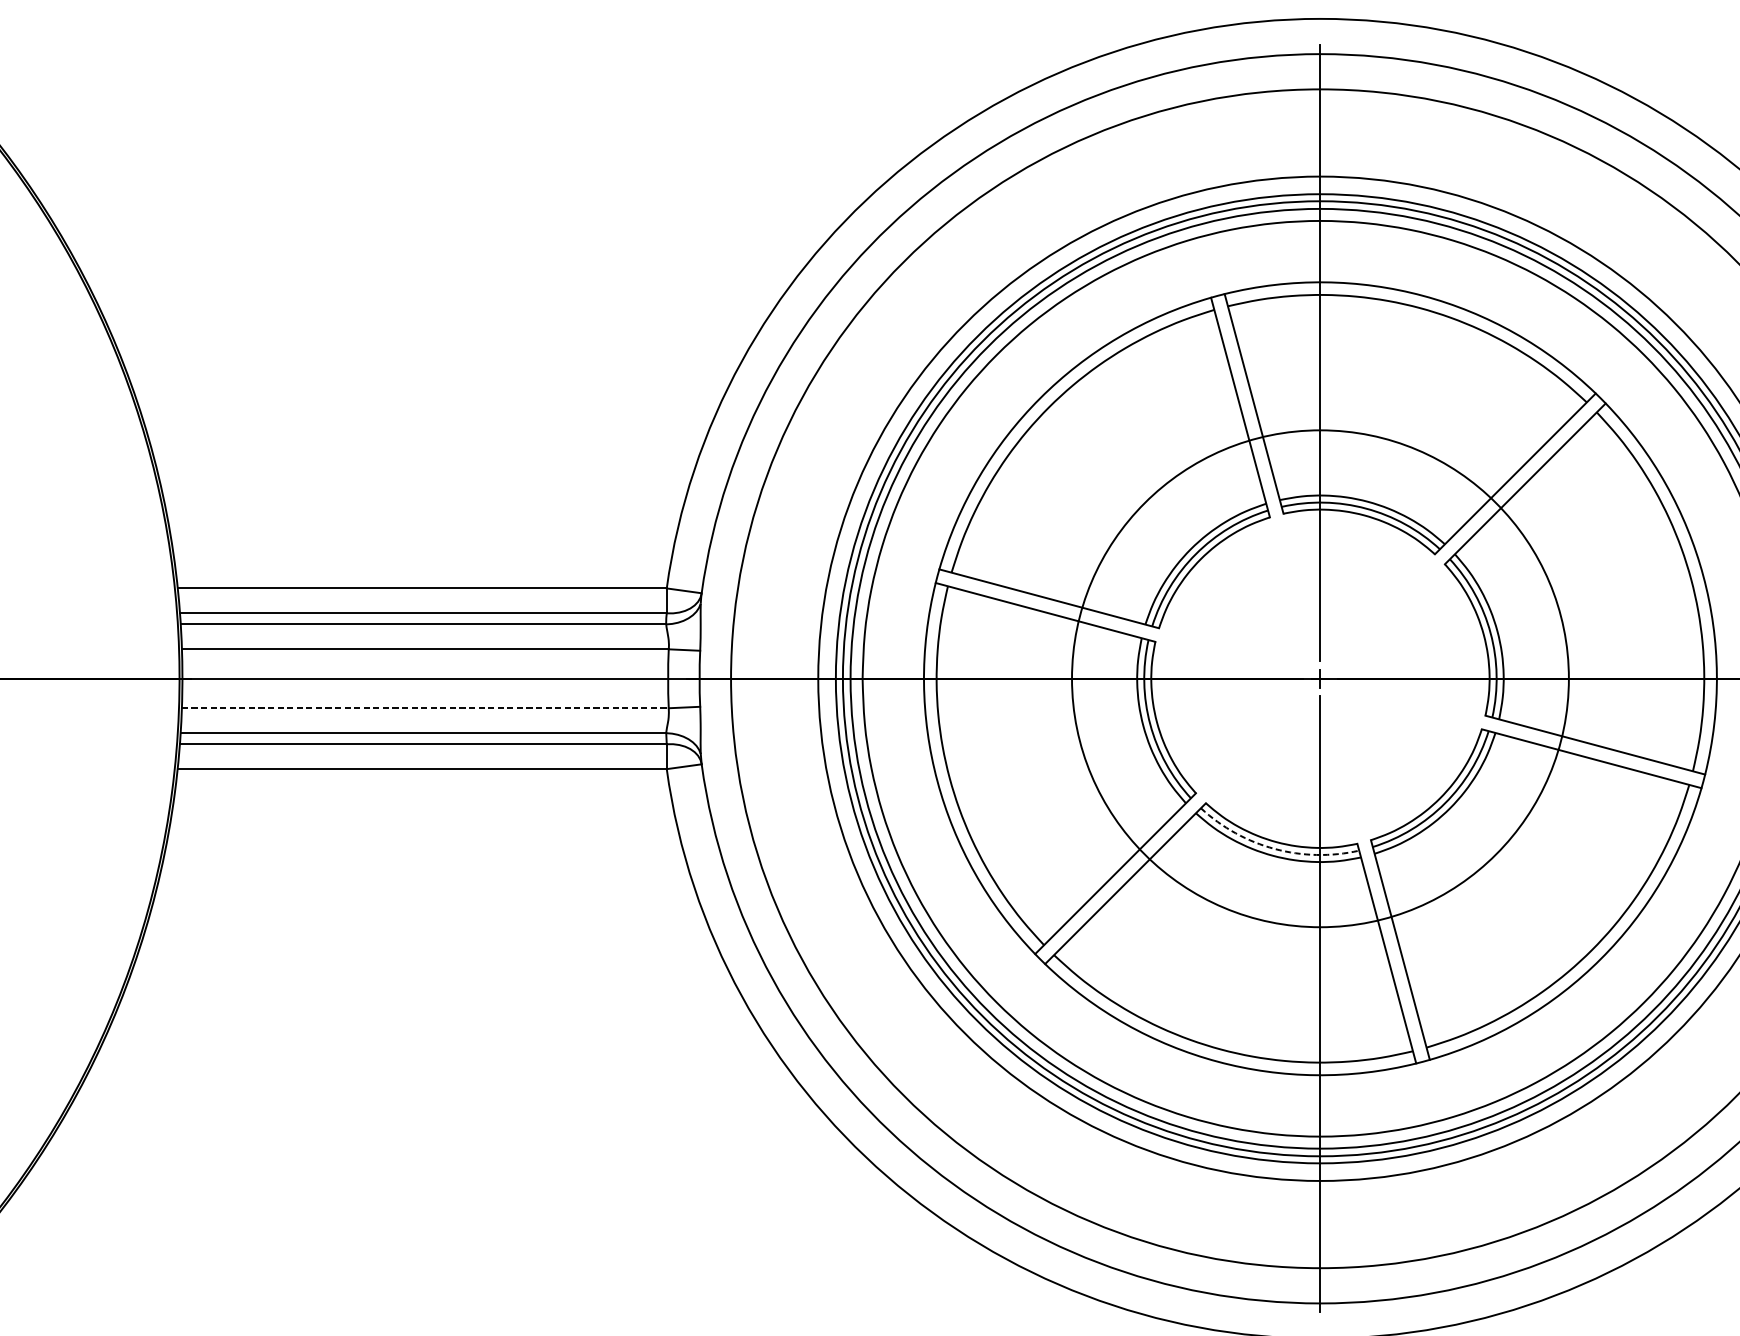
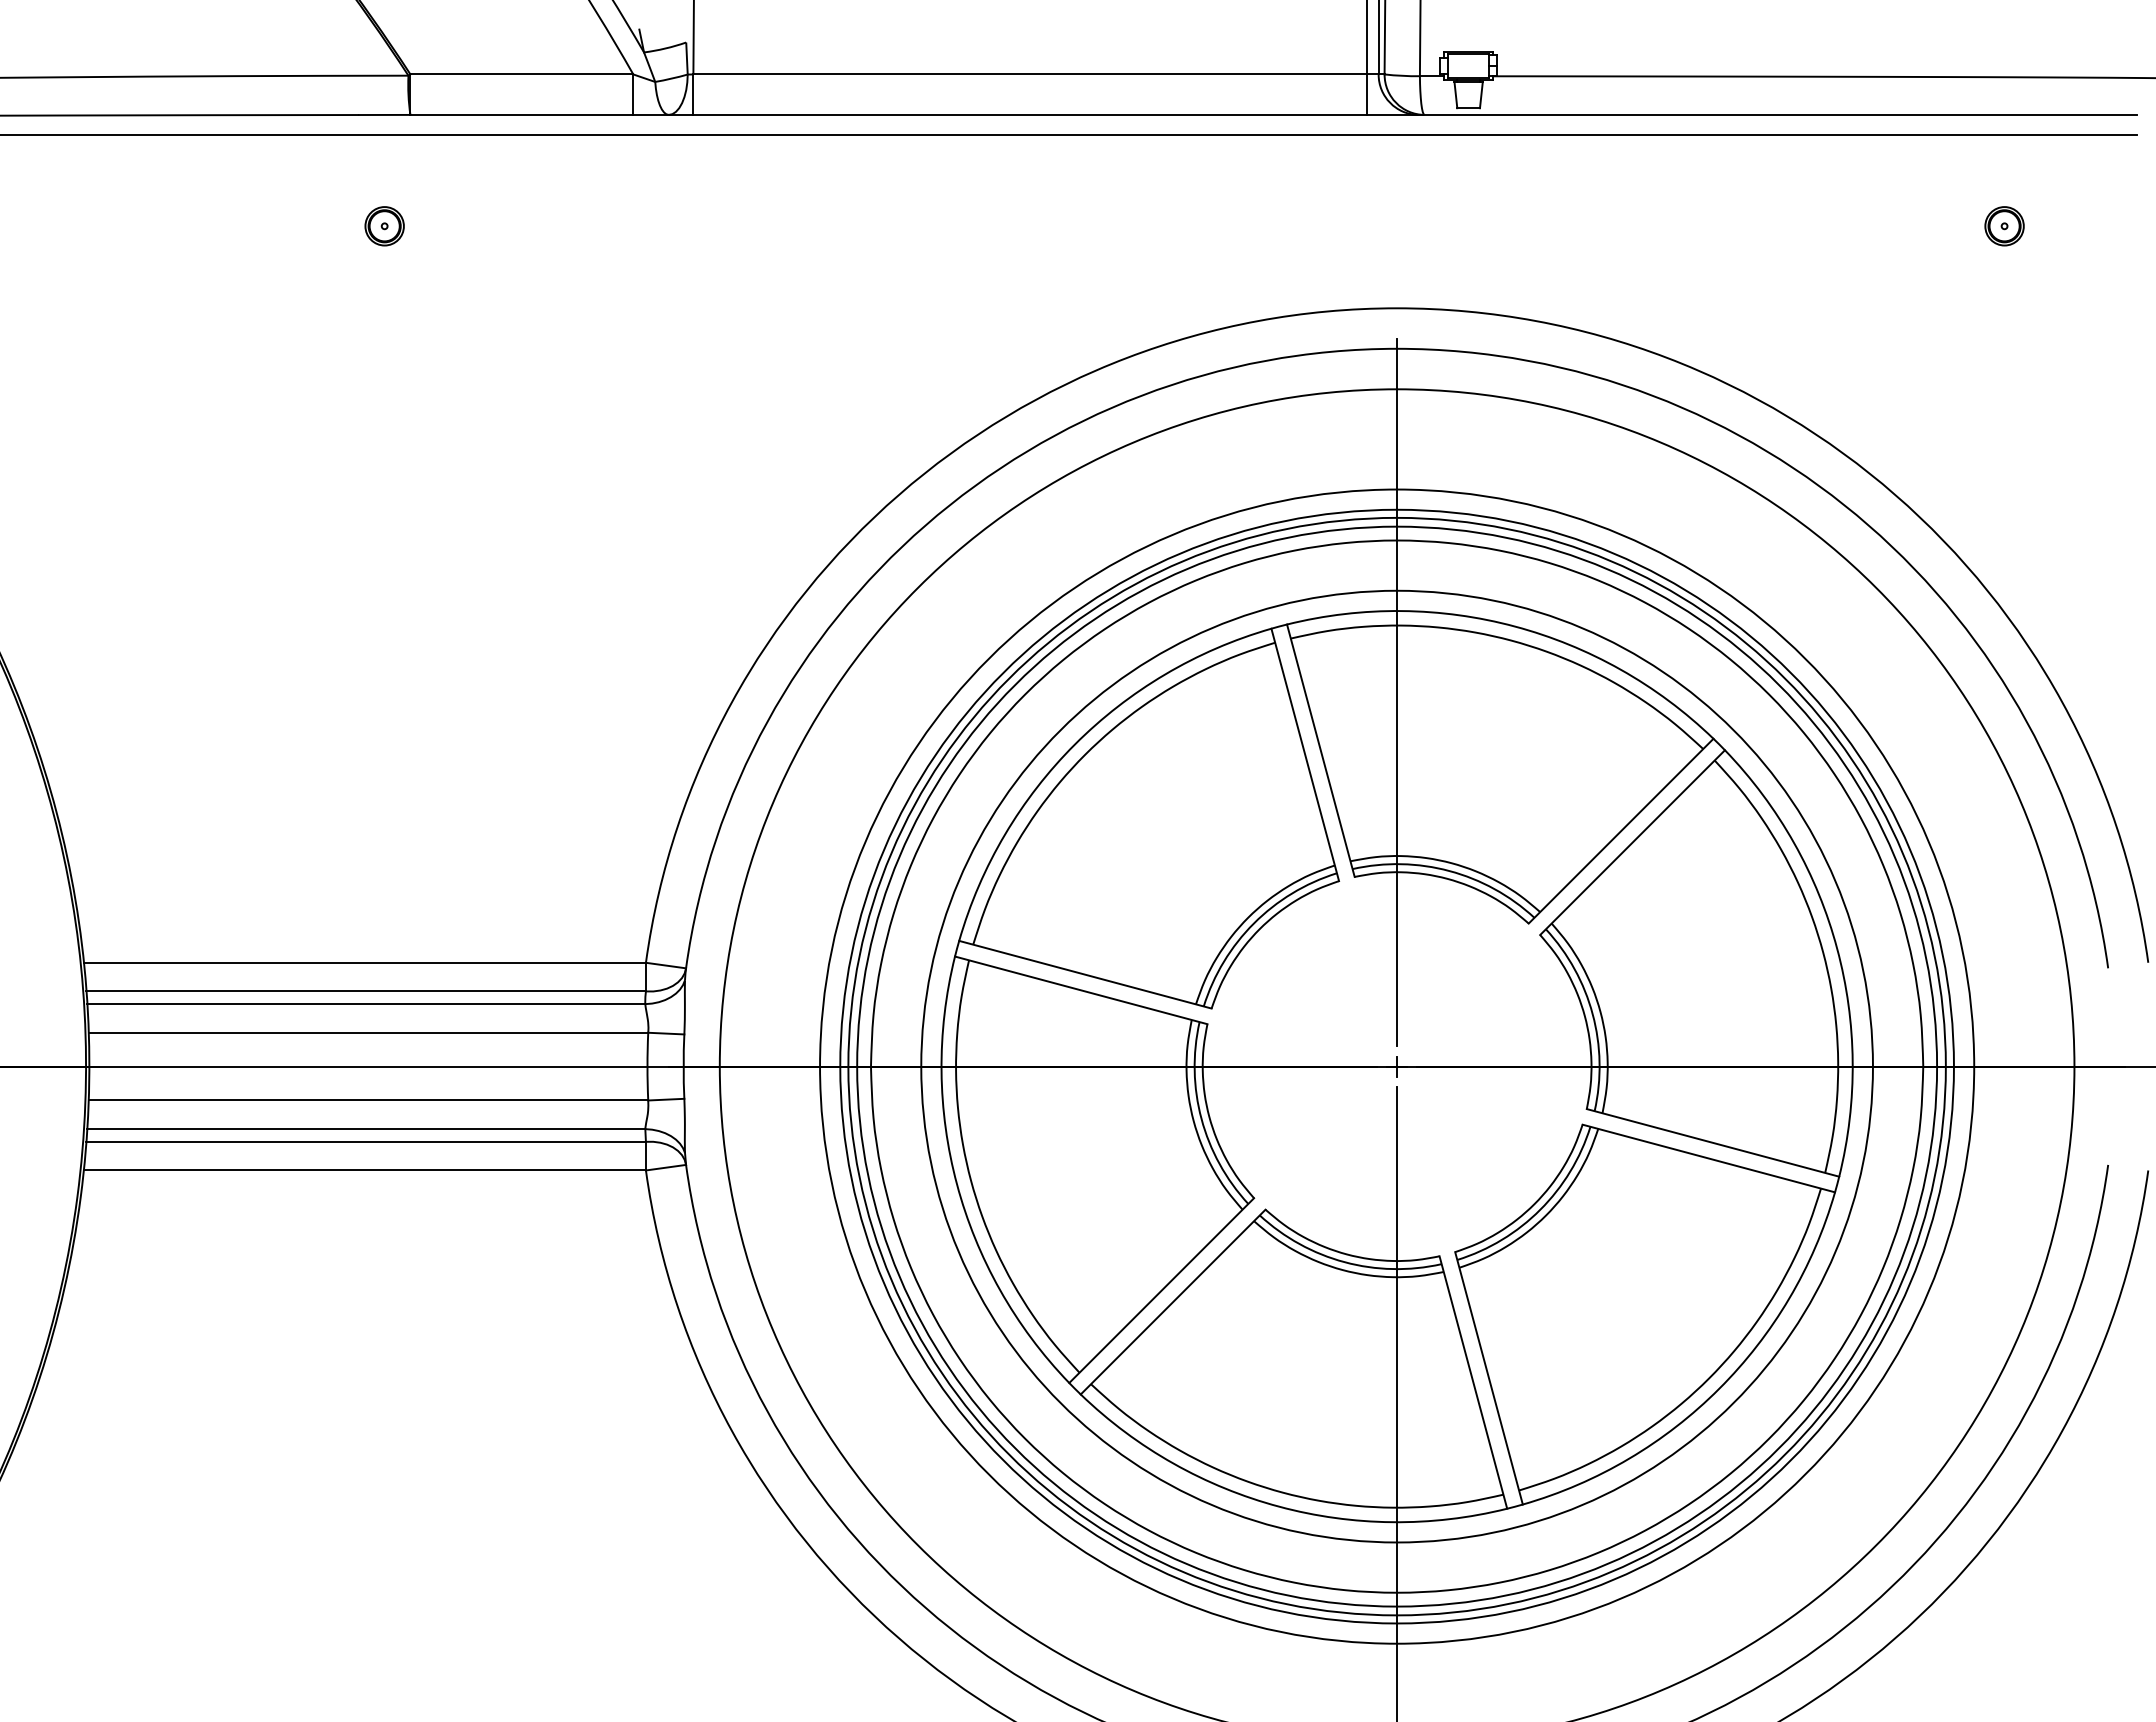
circle: (1319, 678) -> (1396, 1066), size x1.67
line: (425, 708) -> (368, 1100), dashed -> solid
arc: (1274, 849) -> (1344, 1262), dashed -> solid

